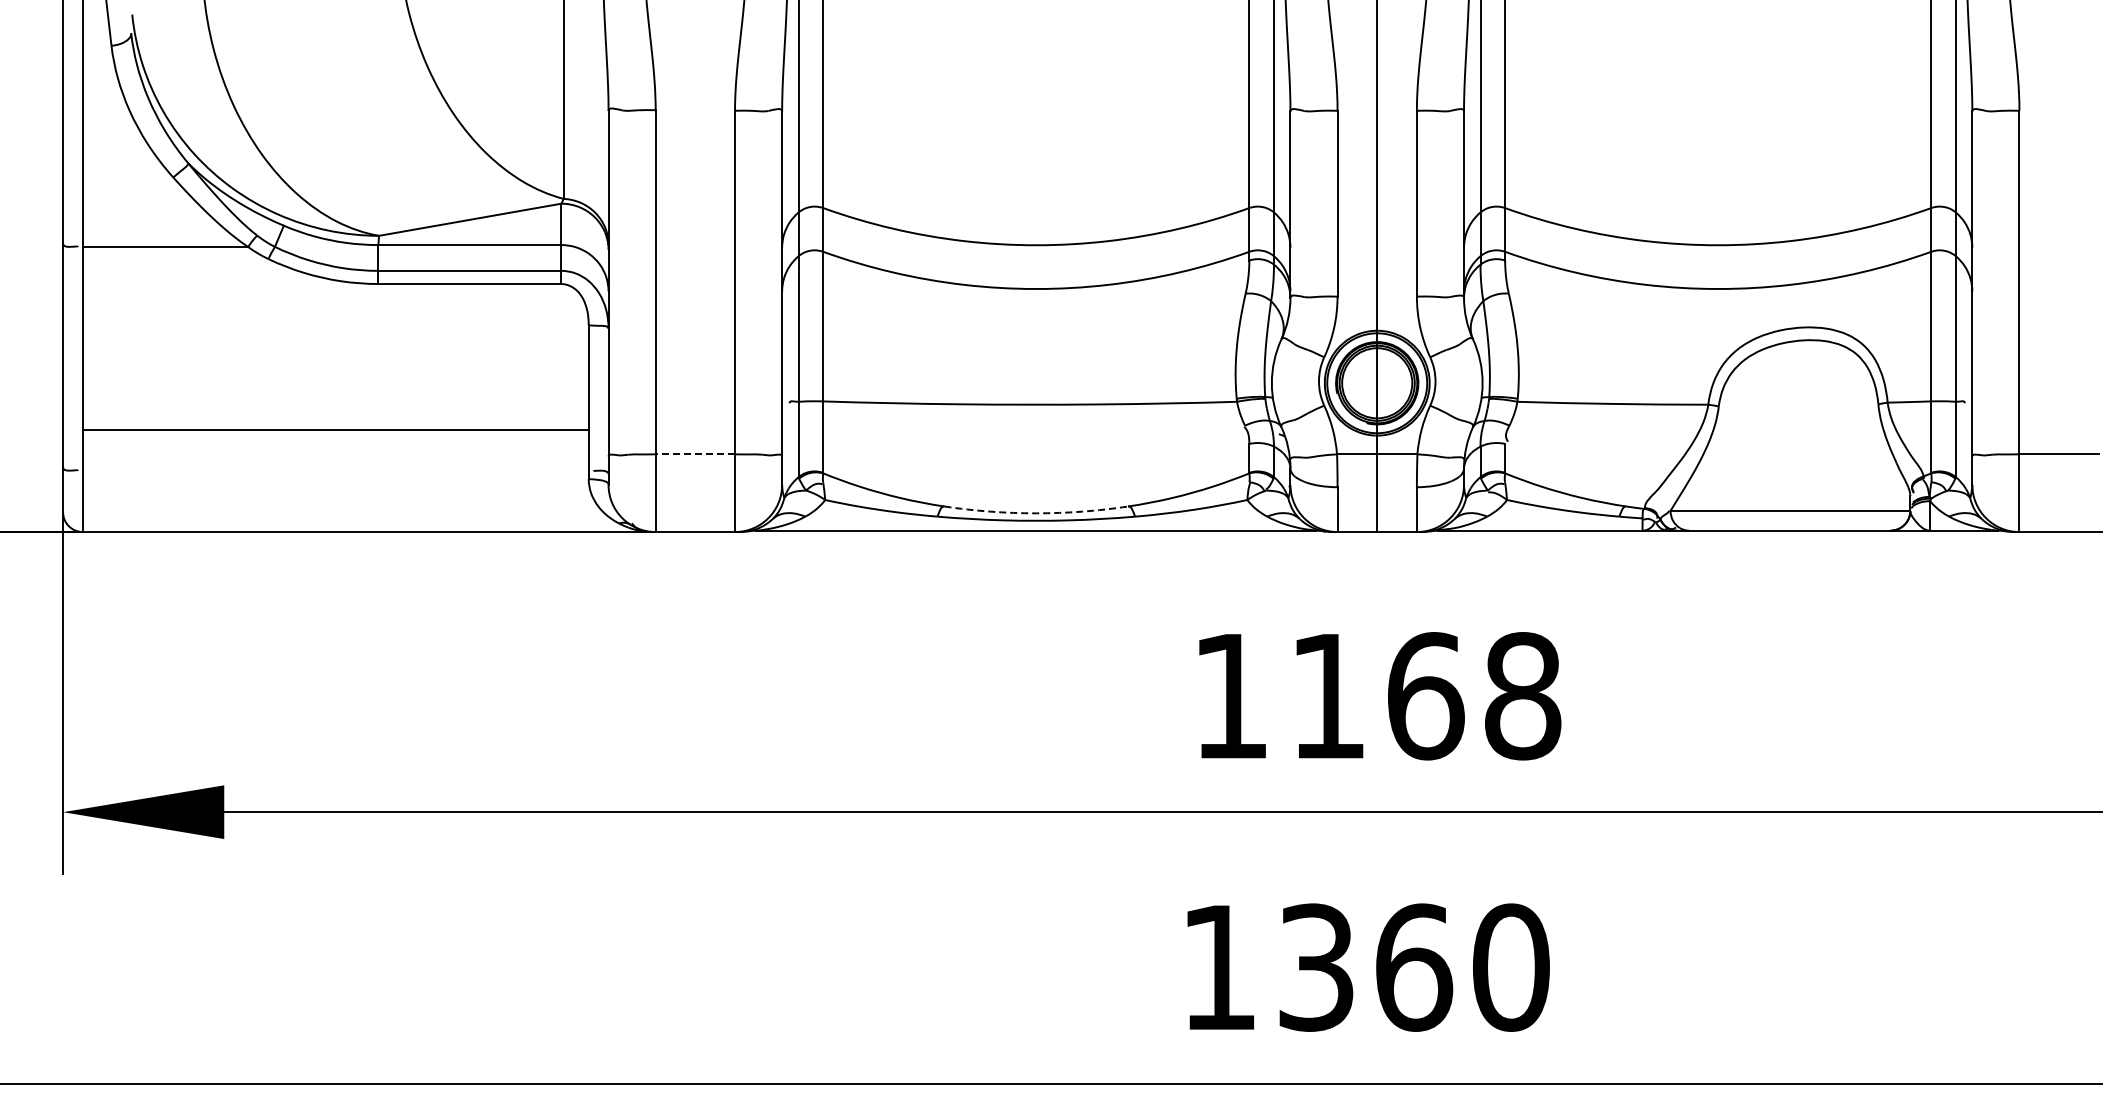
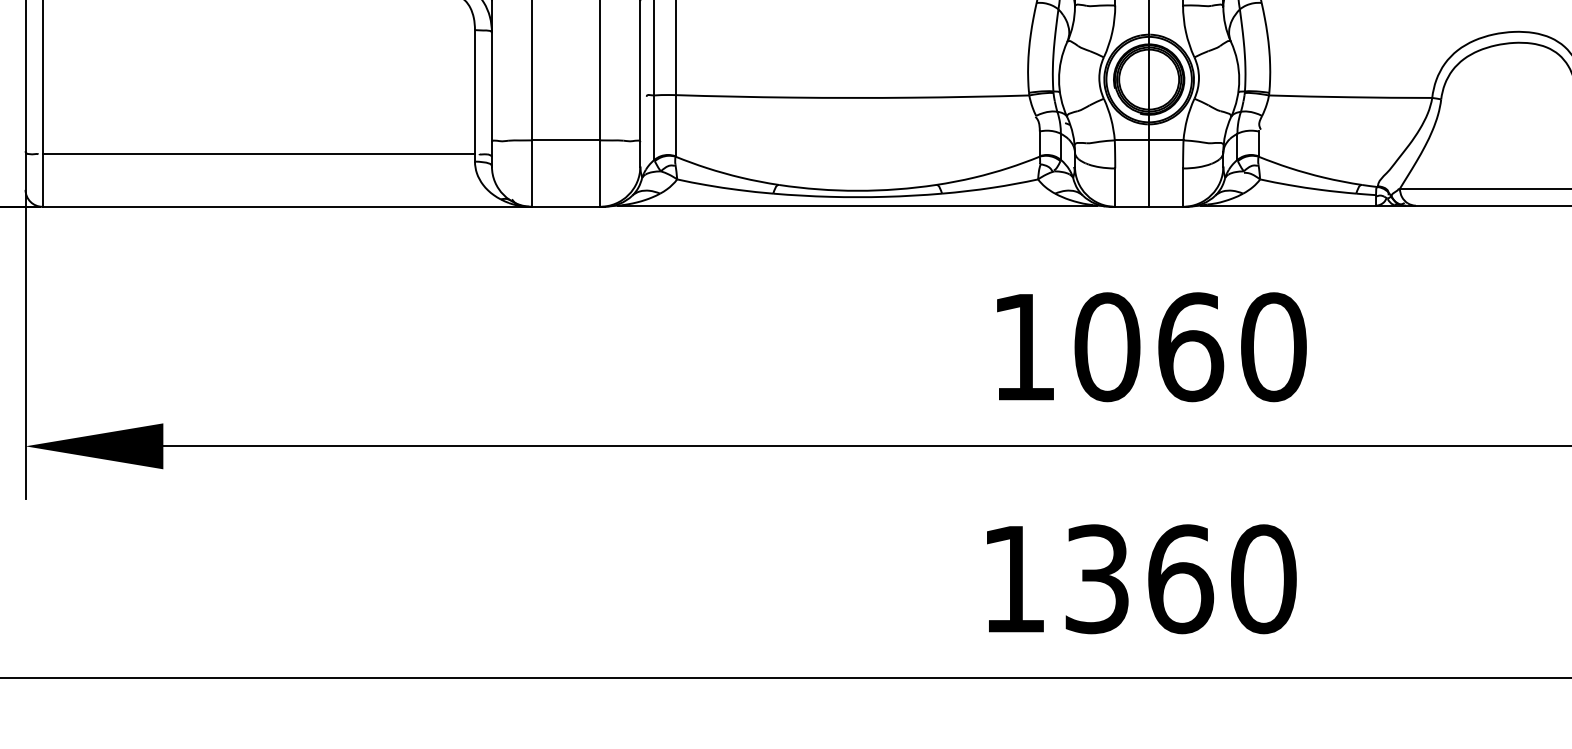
line: (335, 429) -> (258, 154), moved
line: (695, 454) -> (566, 140), dashed -> solid
arc: (1036, 513) -> (857, 190), dashed -> solid
text: (1425, 696) -> (1190, 347), 1168 -> 1060

